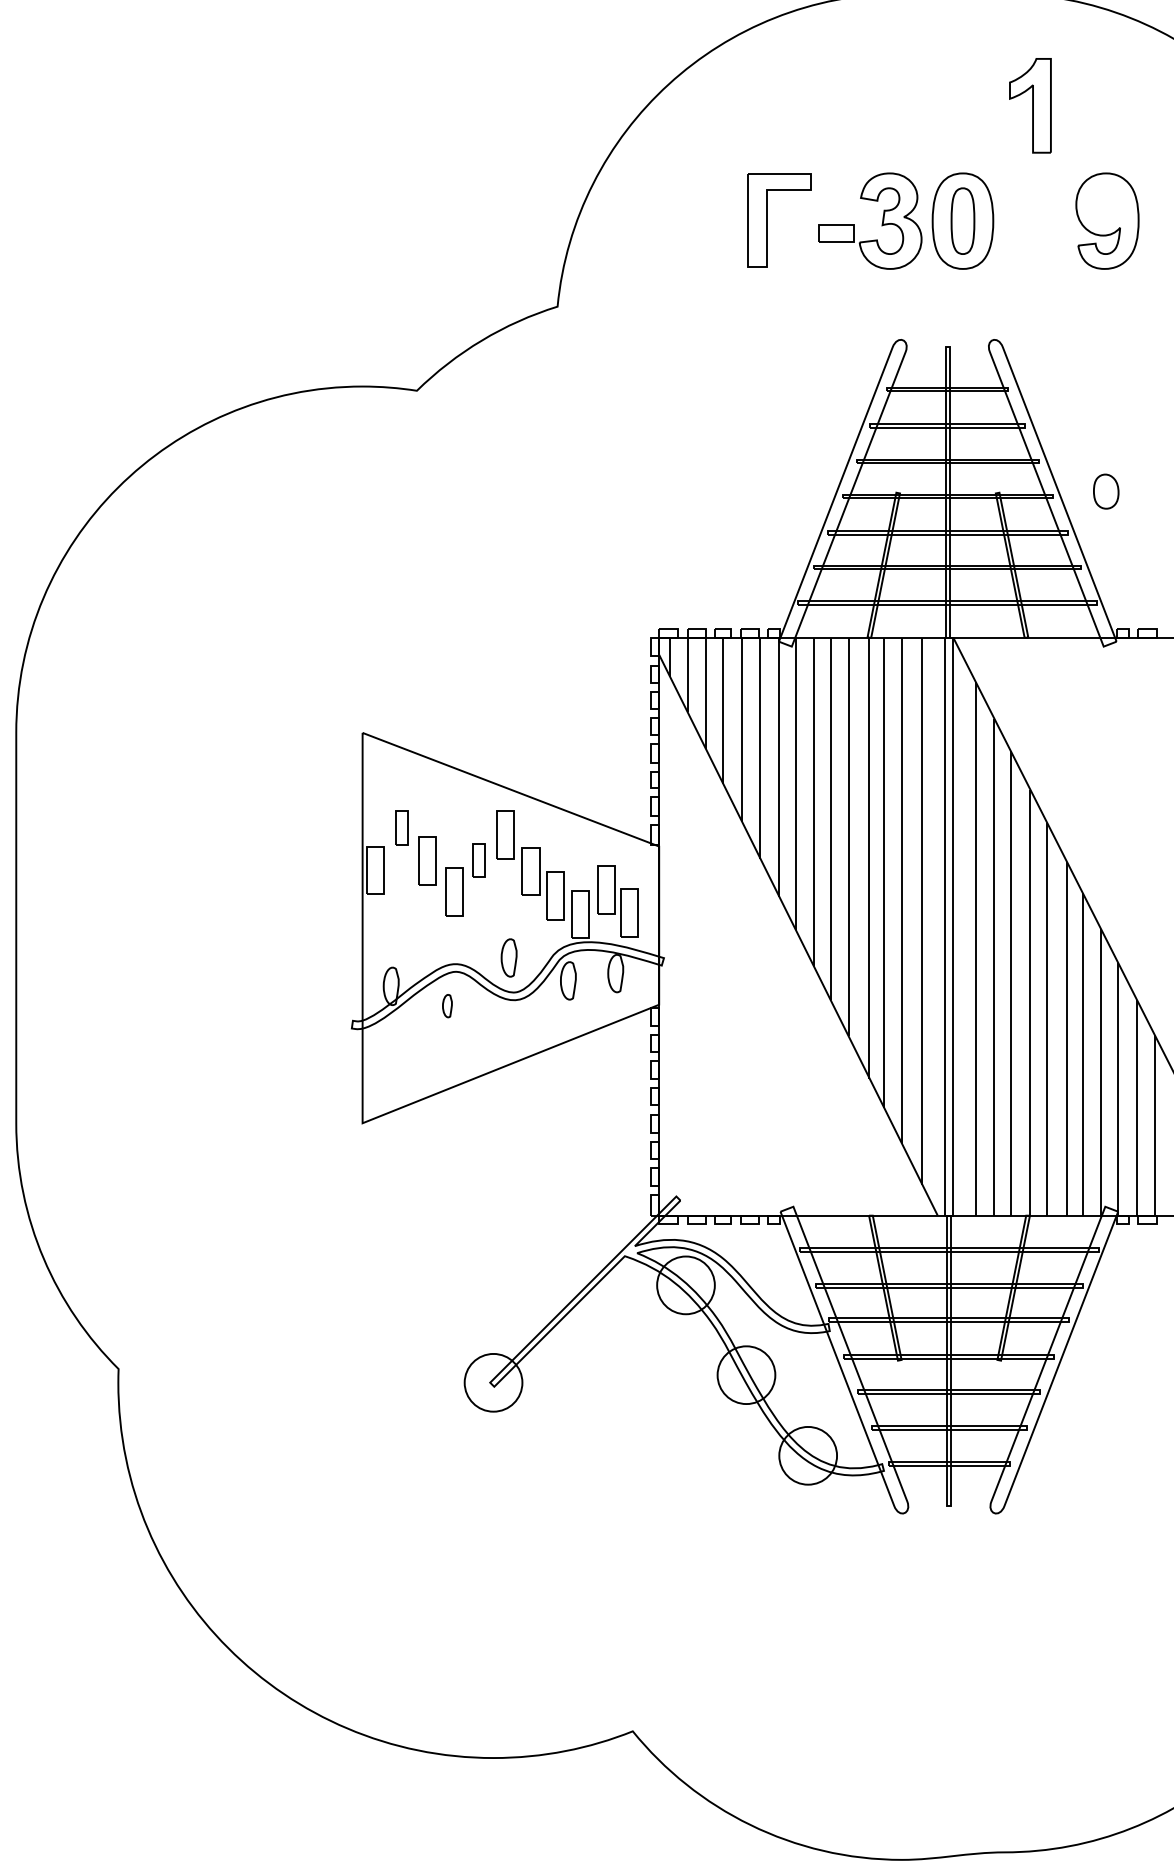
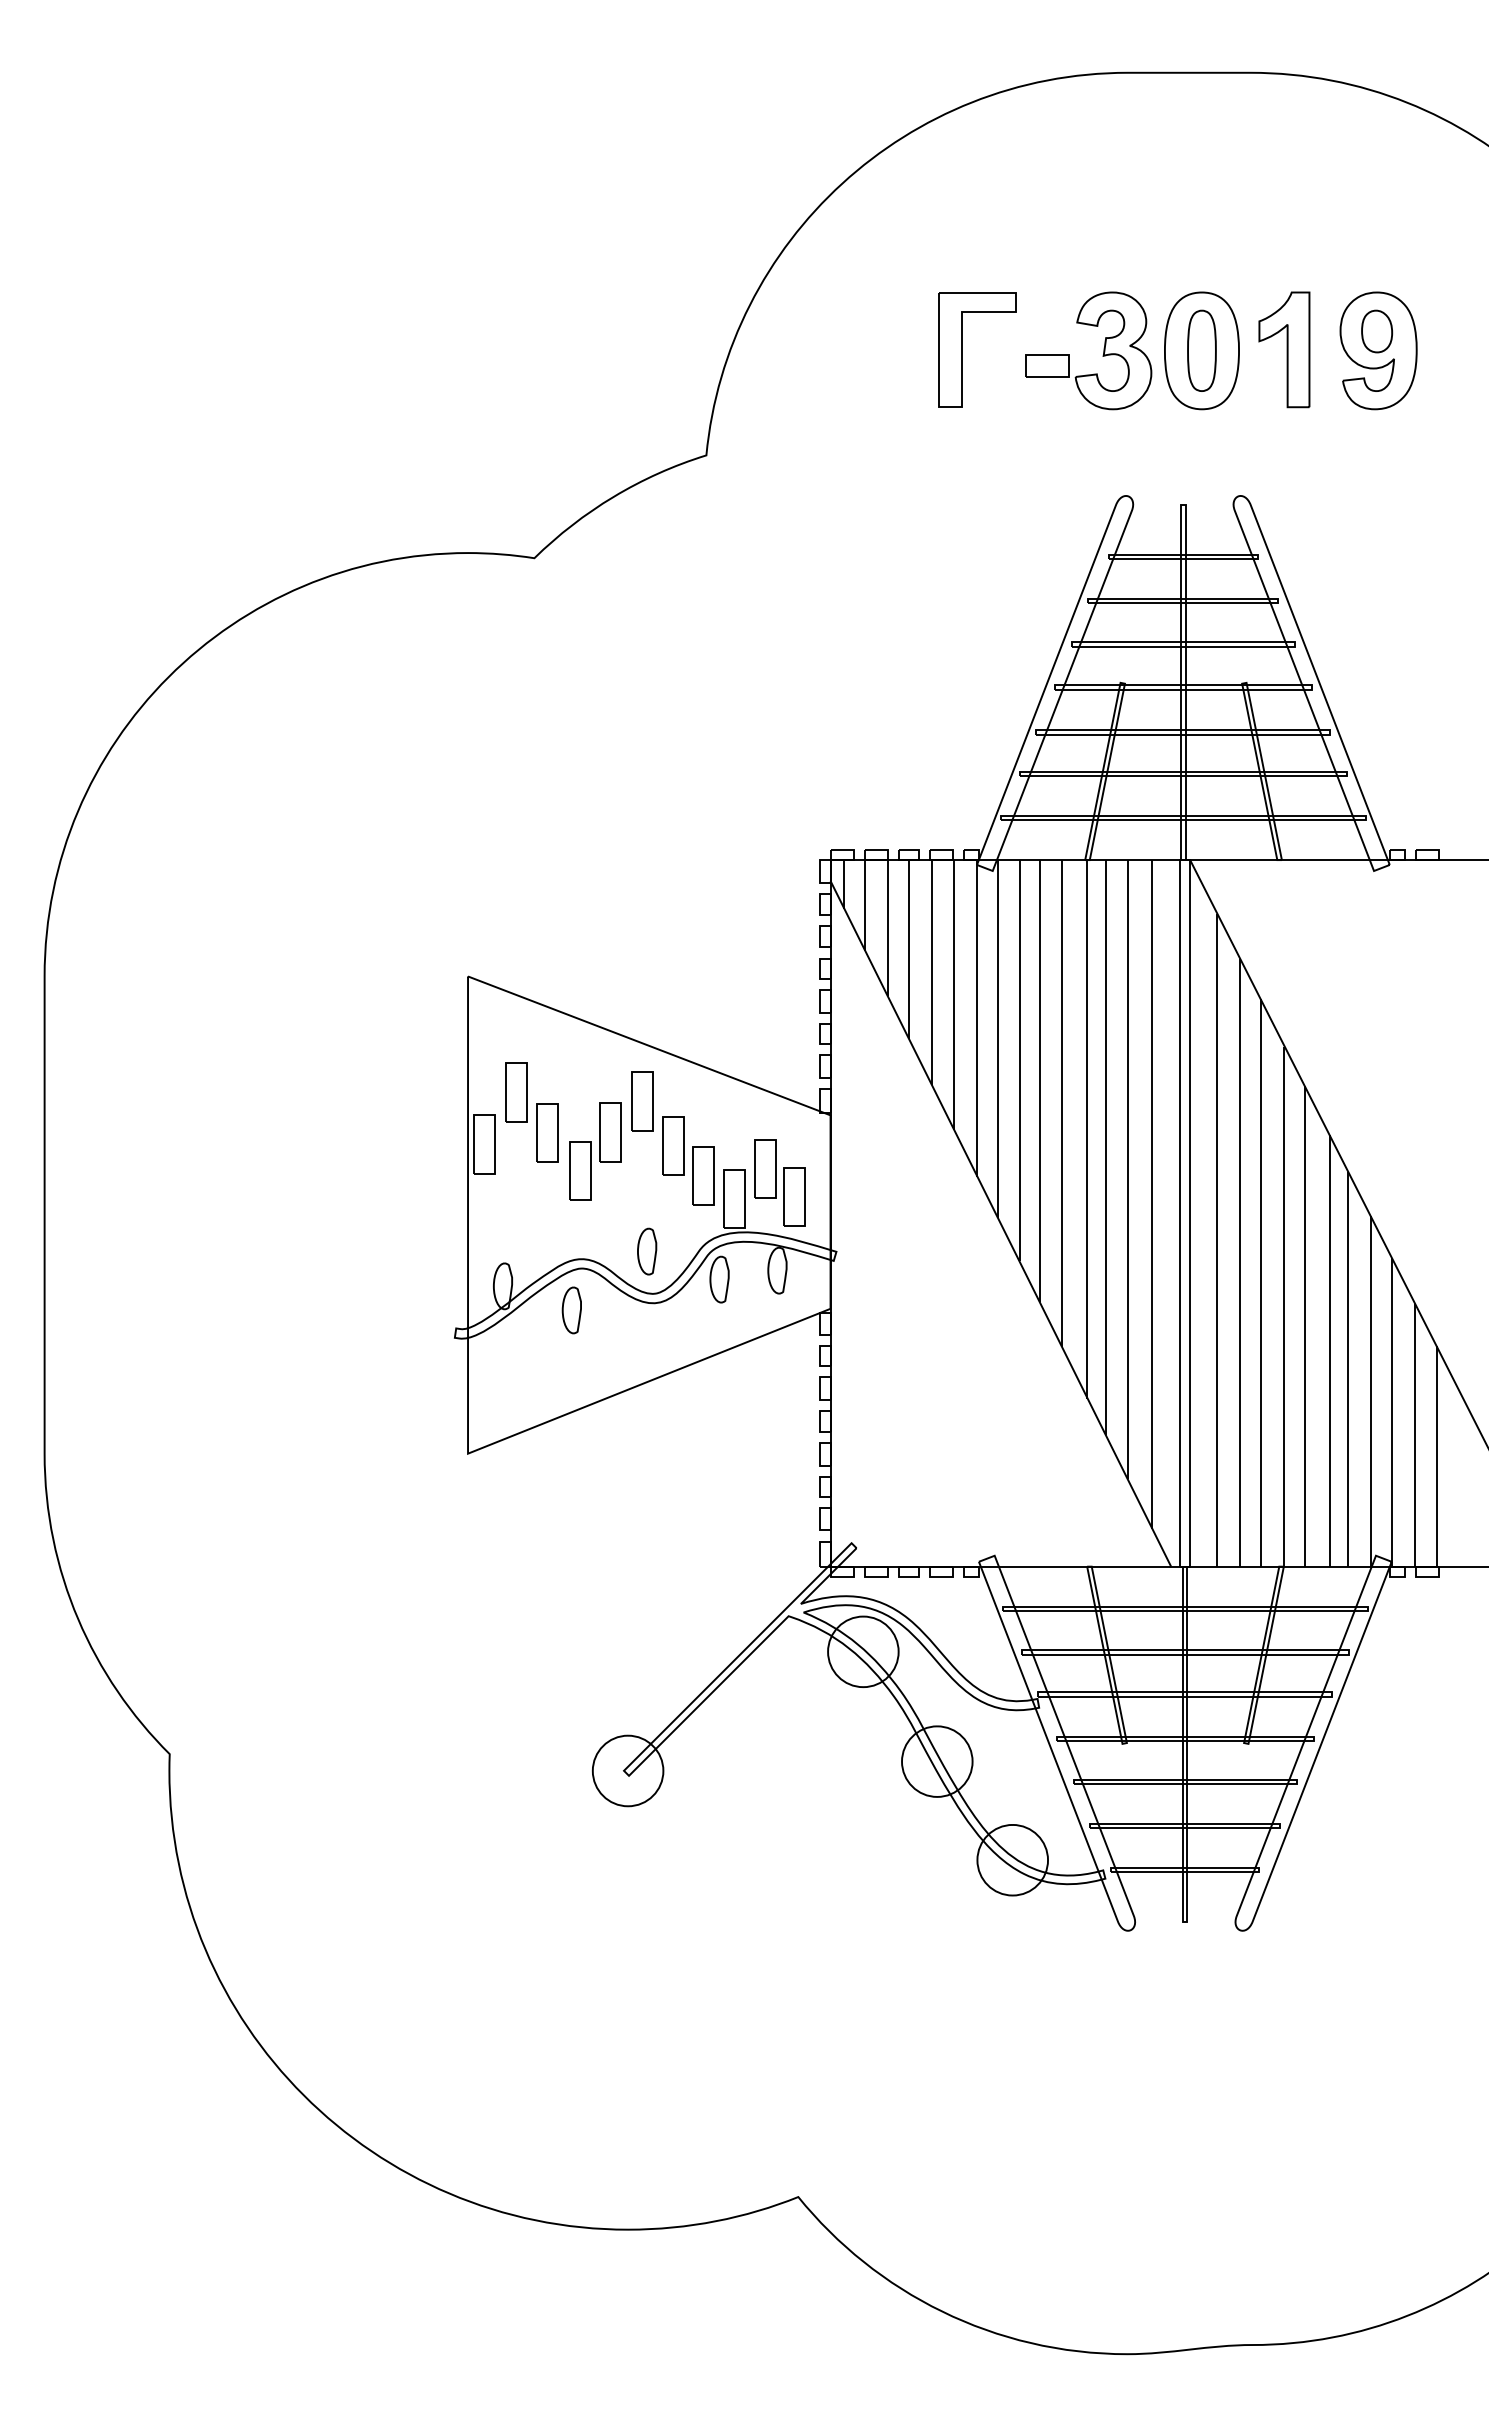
part: (1030, 105) -> (1284, 349), moved
part: (1106, 491) -> (1377, 331), moved
part: (402, 827) -> (516, 1092), size x1.43
part: (479, 860) -> (610, 1132), size x1.43
part: (447, 1006) -> (571, 1310), size x1.67

